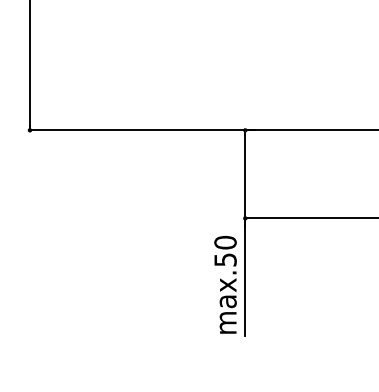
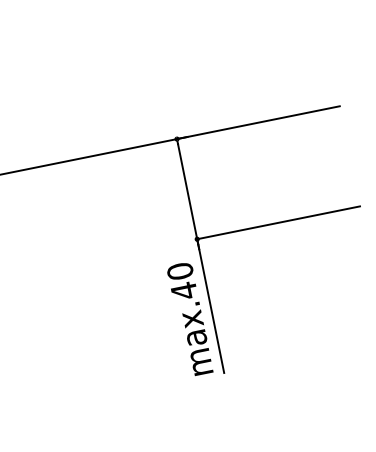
text: (225, 259) -> (184, 290), max.50 -> max.40

